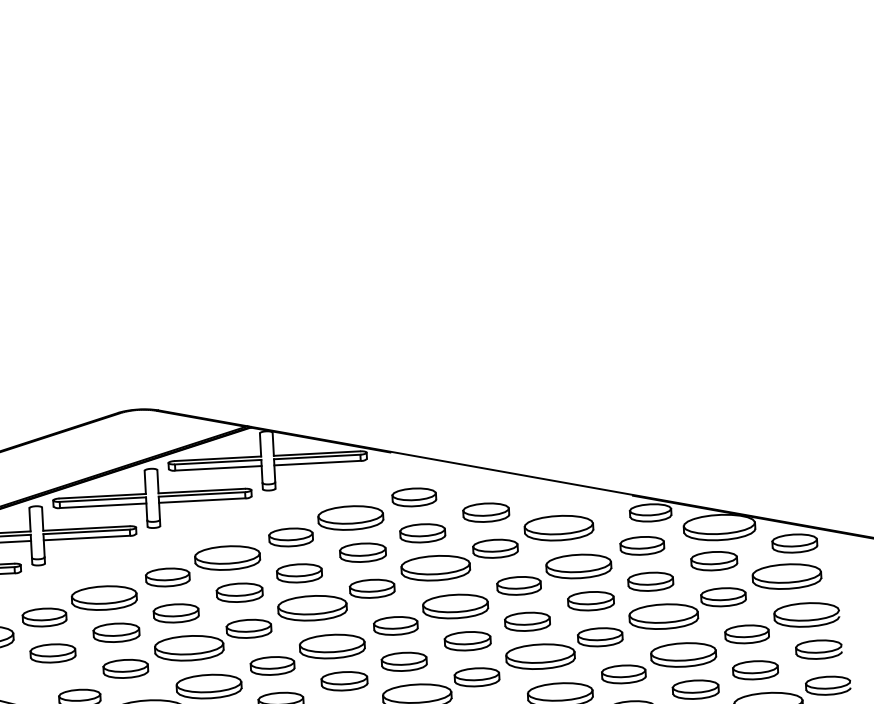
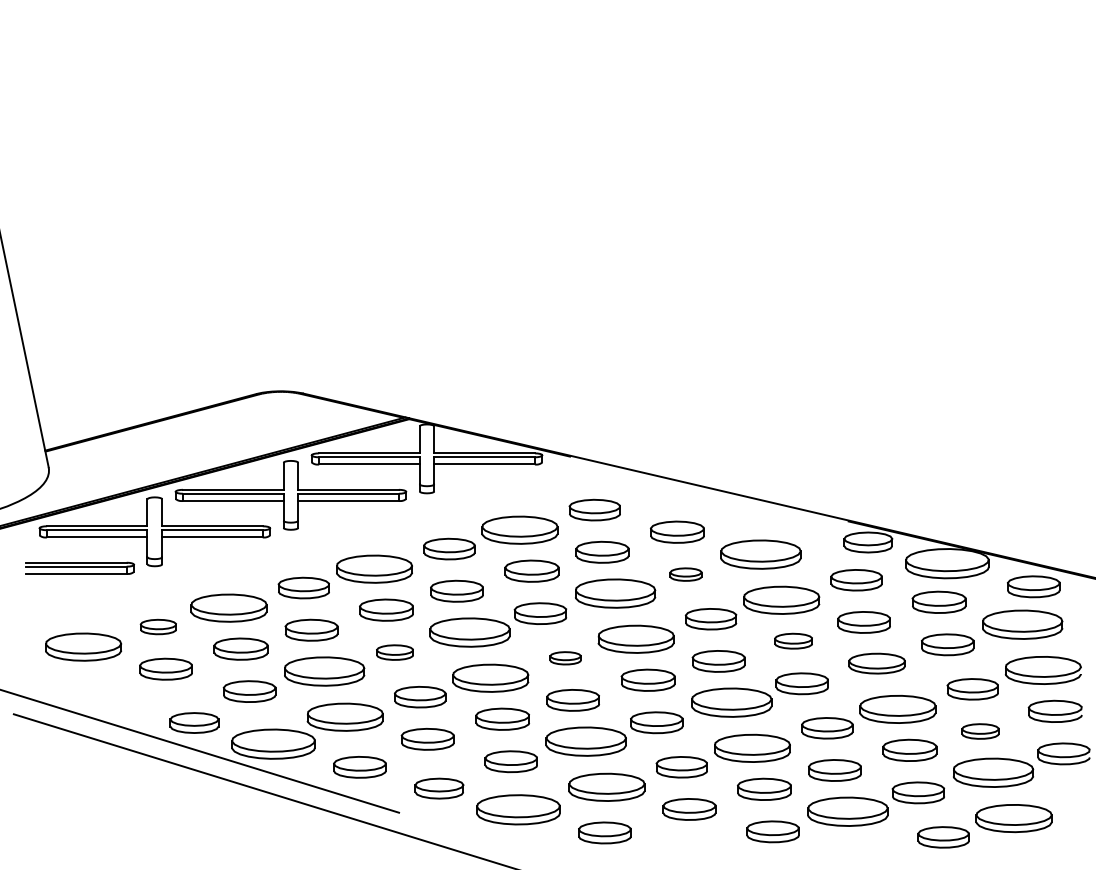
part: (495, 548) -> (685, 574), size x0.6
part: (590, 600) -> (793, 640), size x0.7
part: (663, 616) -> (876, 663), size x0.7
part: (44, 617) -> (158, 626), size x0.7
part: (395, 626) -> (565, 658), size x0.6
part: (248, 628) -> (394, 652), size x0.7
part: (755, 670) -> (980, 731), size x0.7

